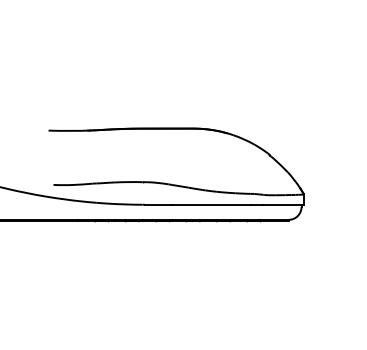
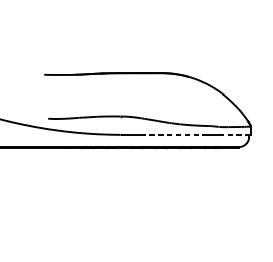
line: (210, 204) -> (175, 134), solid -> dashed
line: (283, 204) -> (234, 134), solid -> dashed

